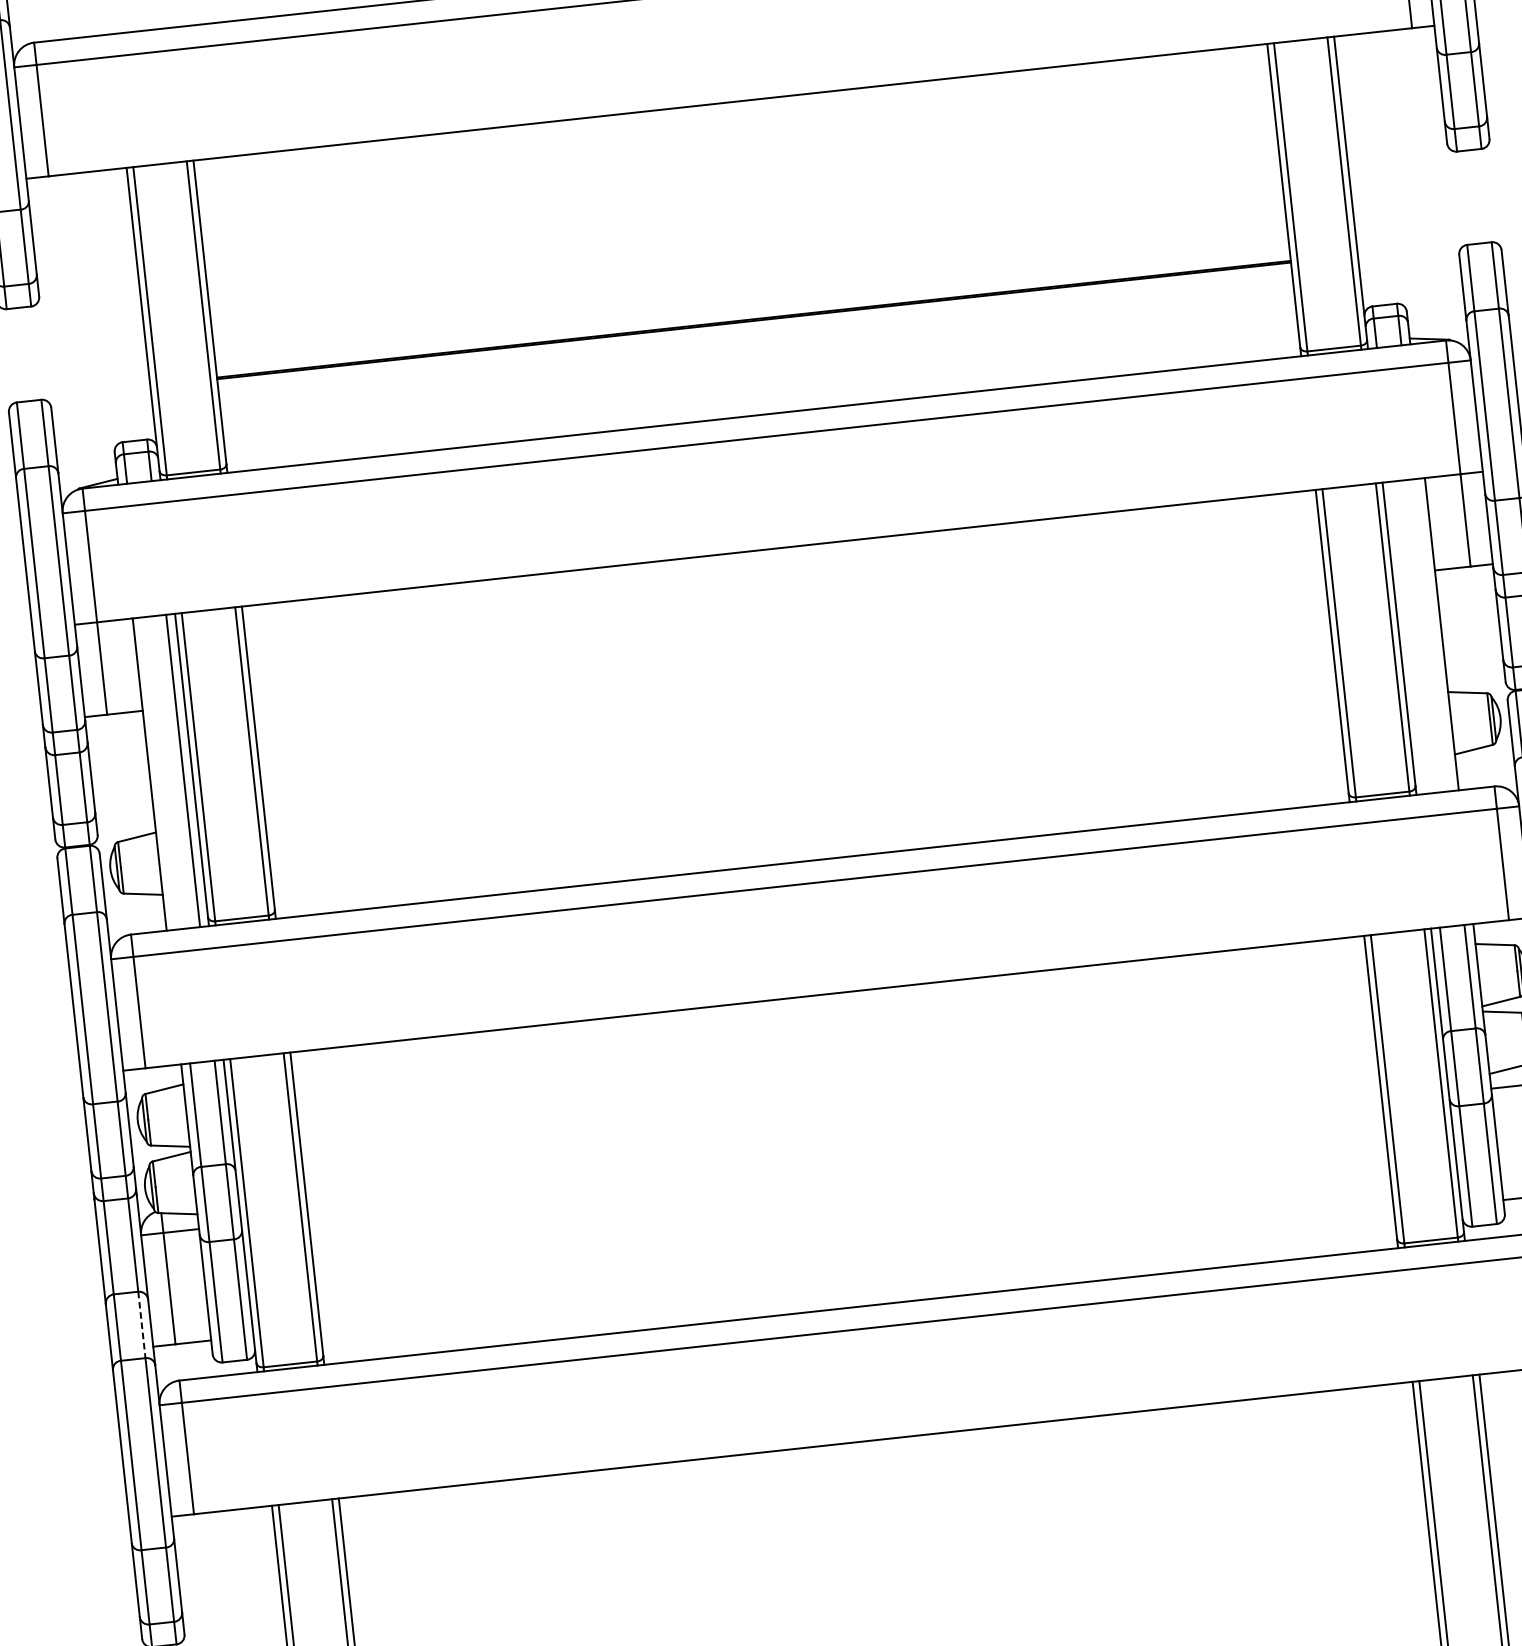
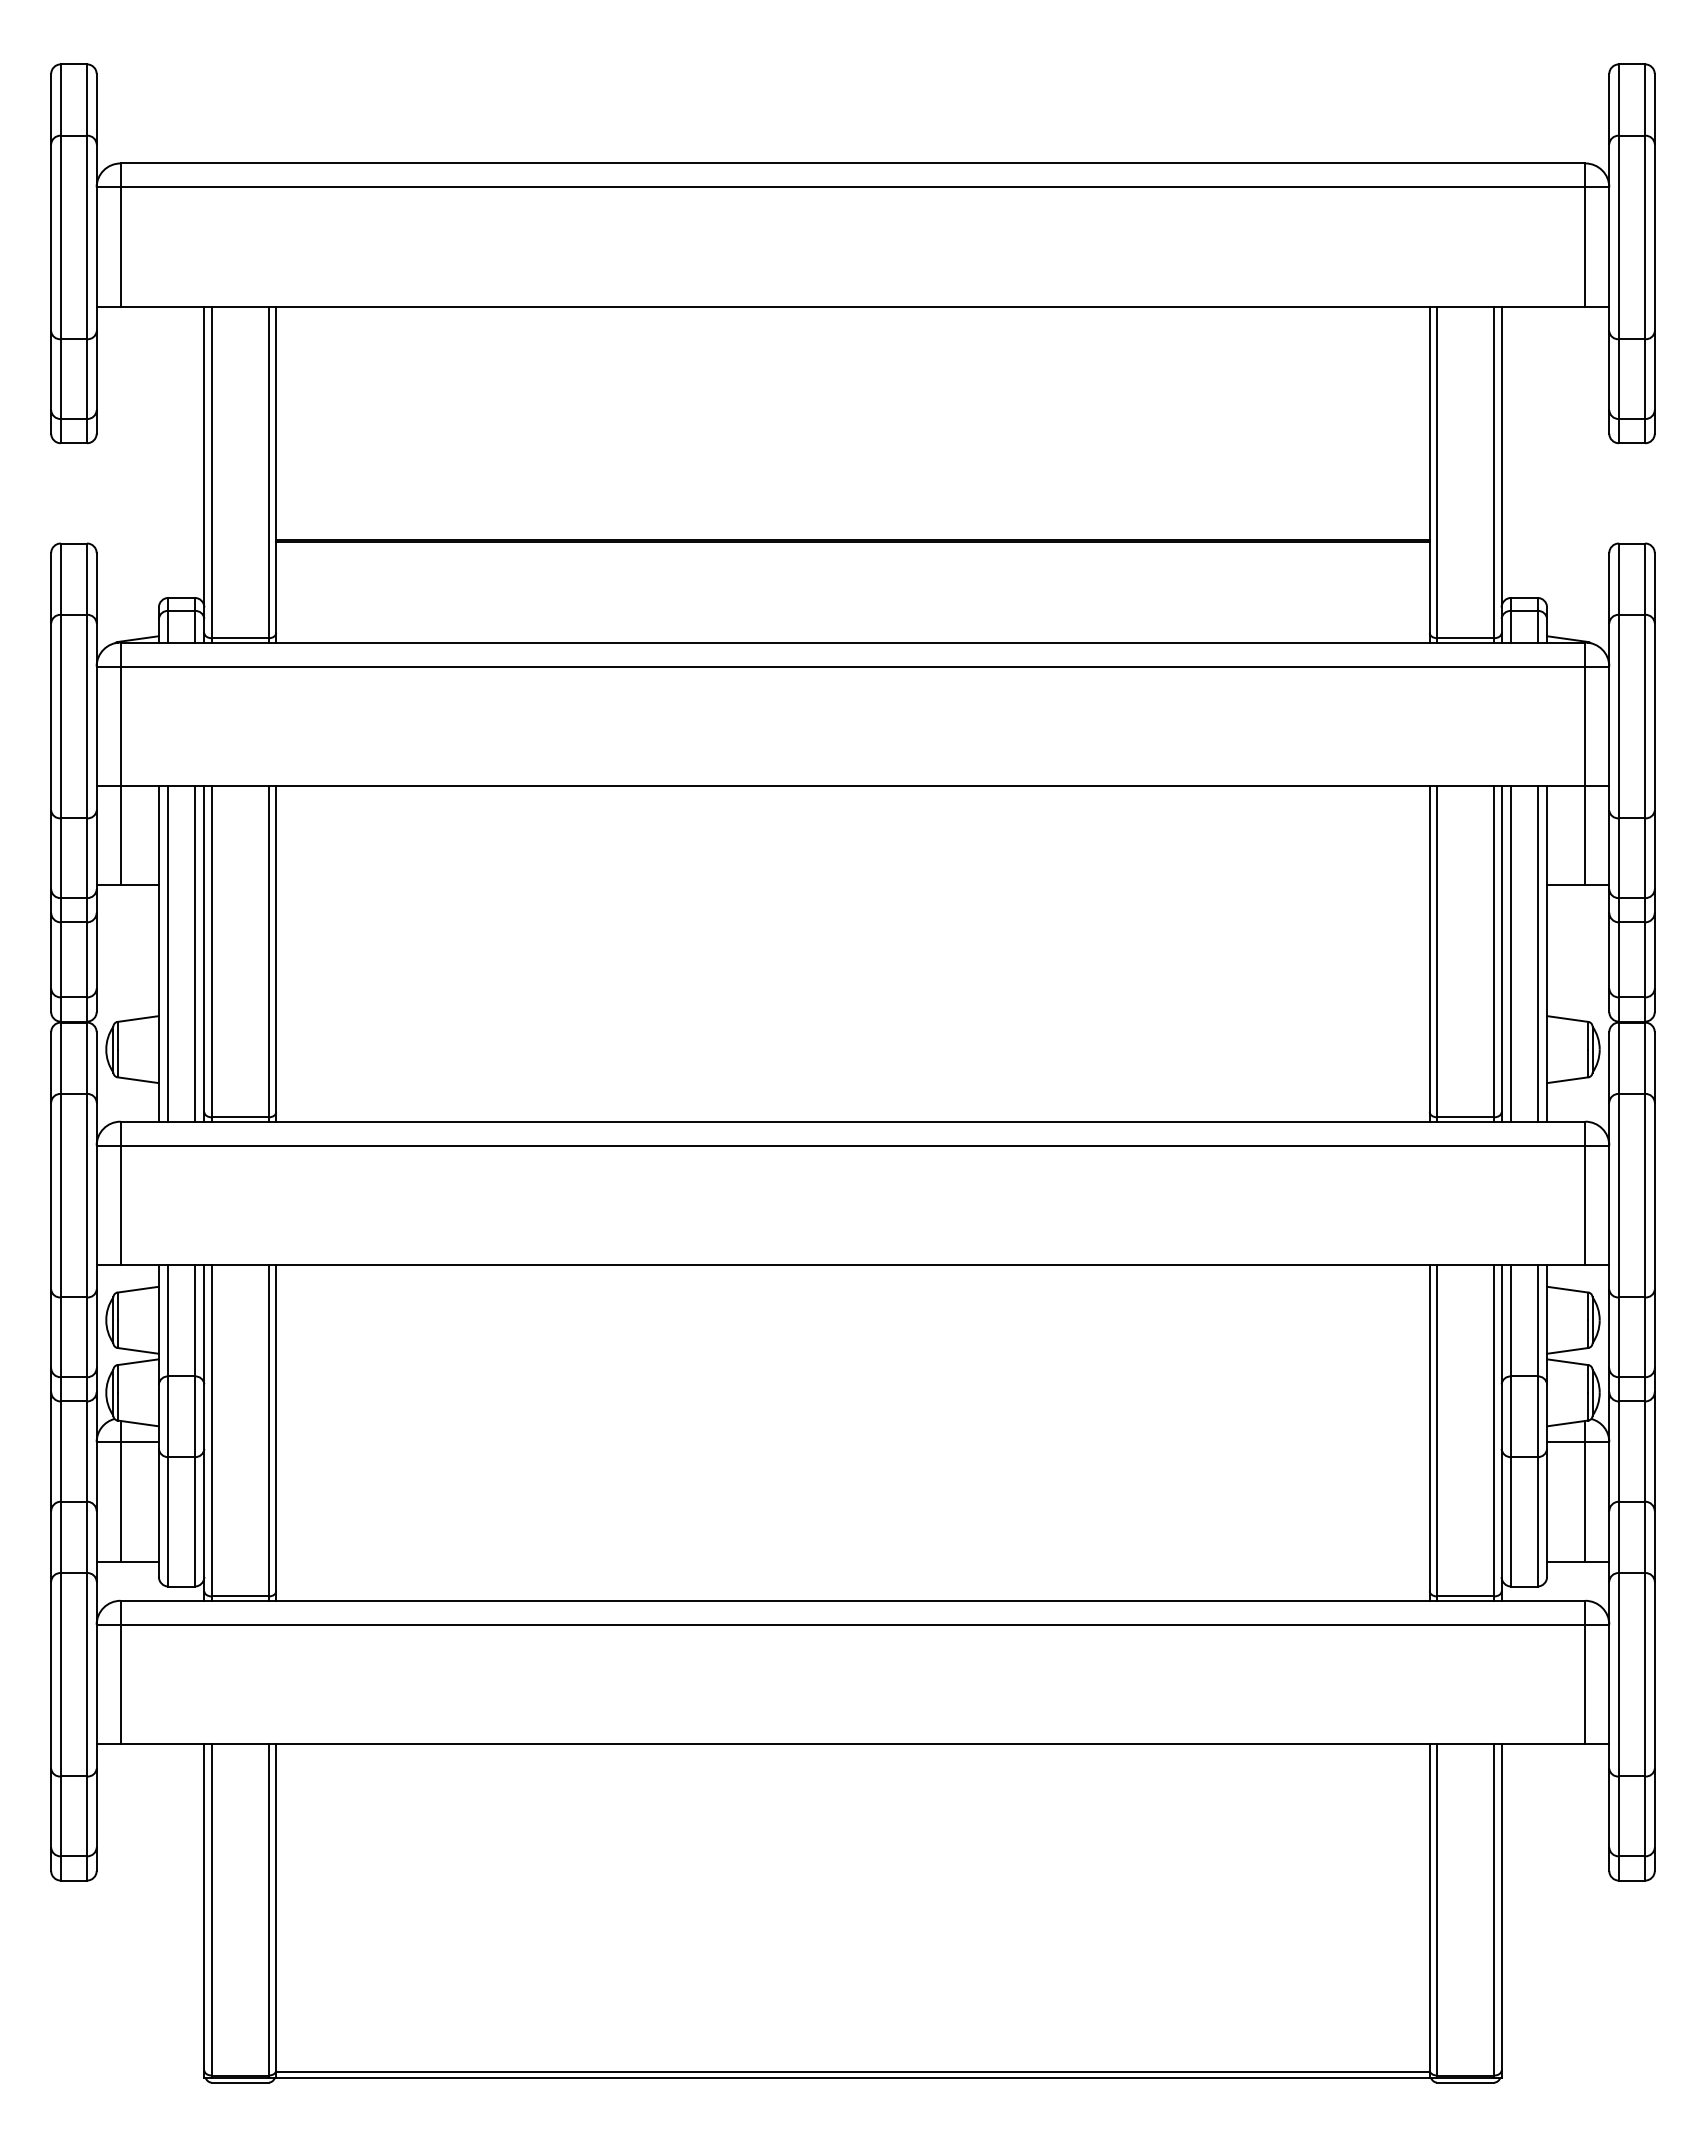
line: (1432, 634) -> (1537, 953), added
line: (1408, 637) -> (1511, 953), added
line: (158, 773) -> (168, 953), added
line: (142, 1325) -> (87, 1537), dashed -> solid

